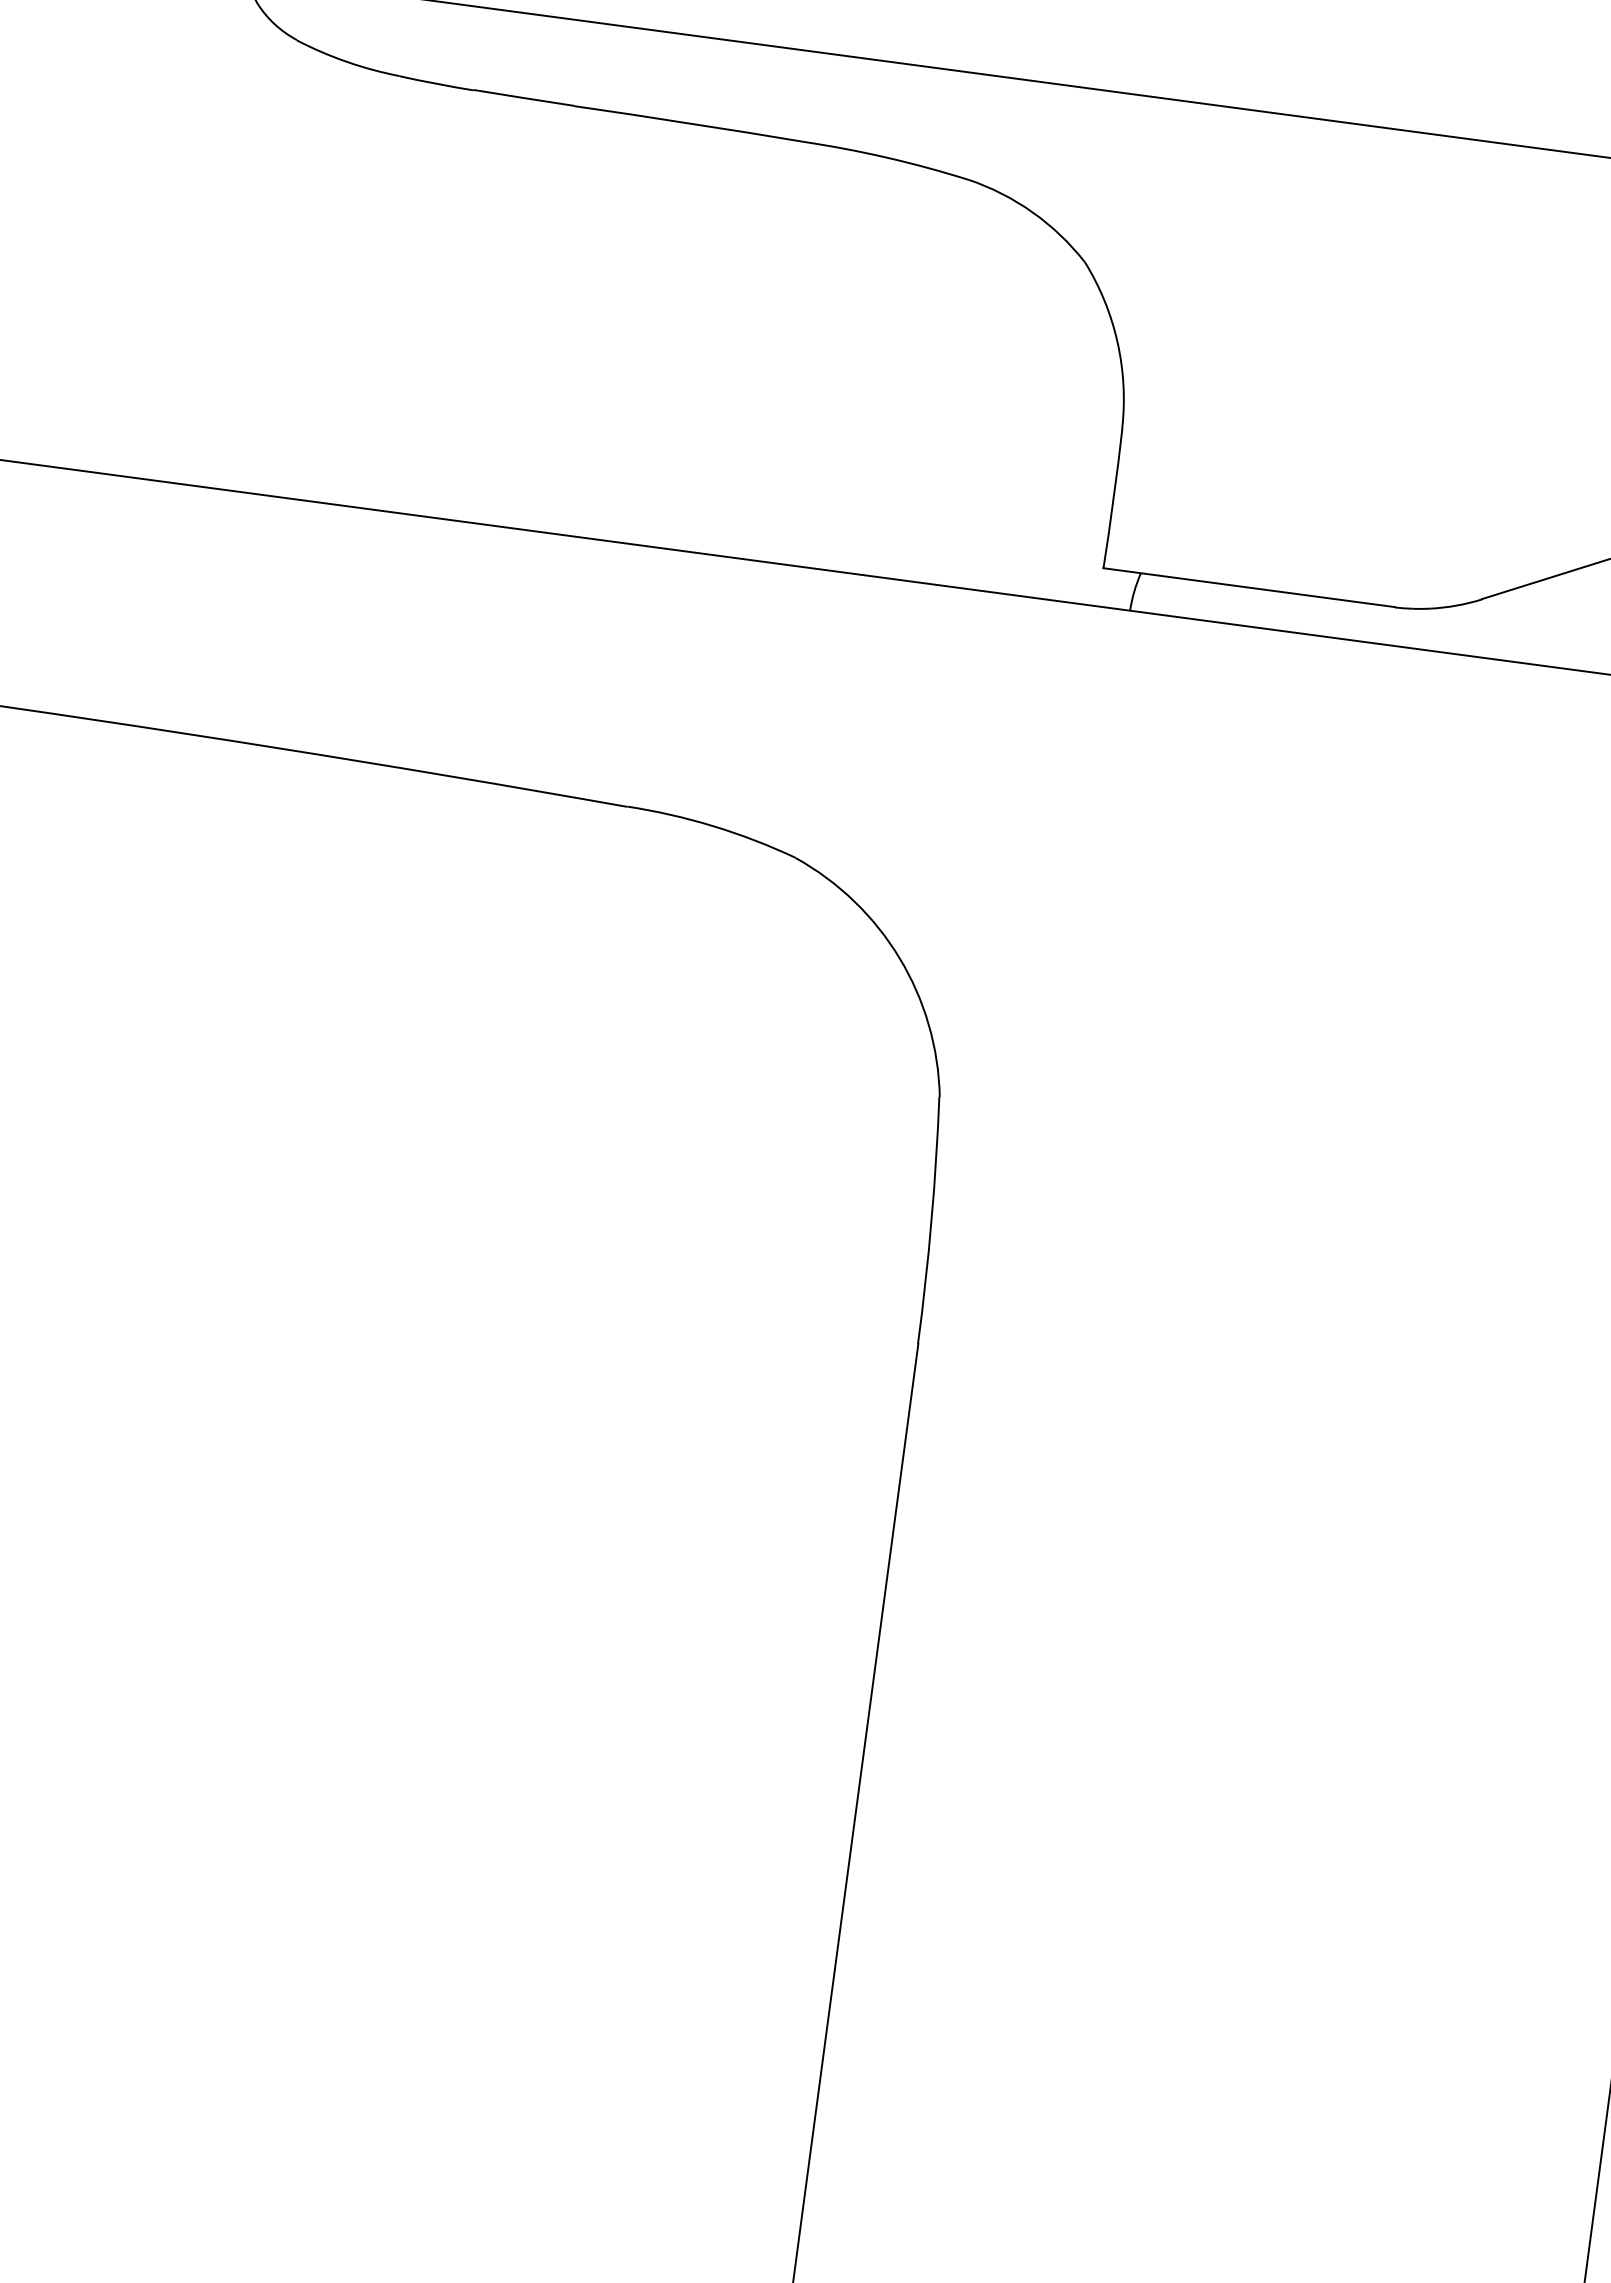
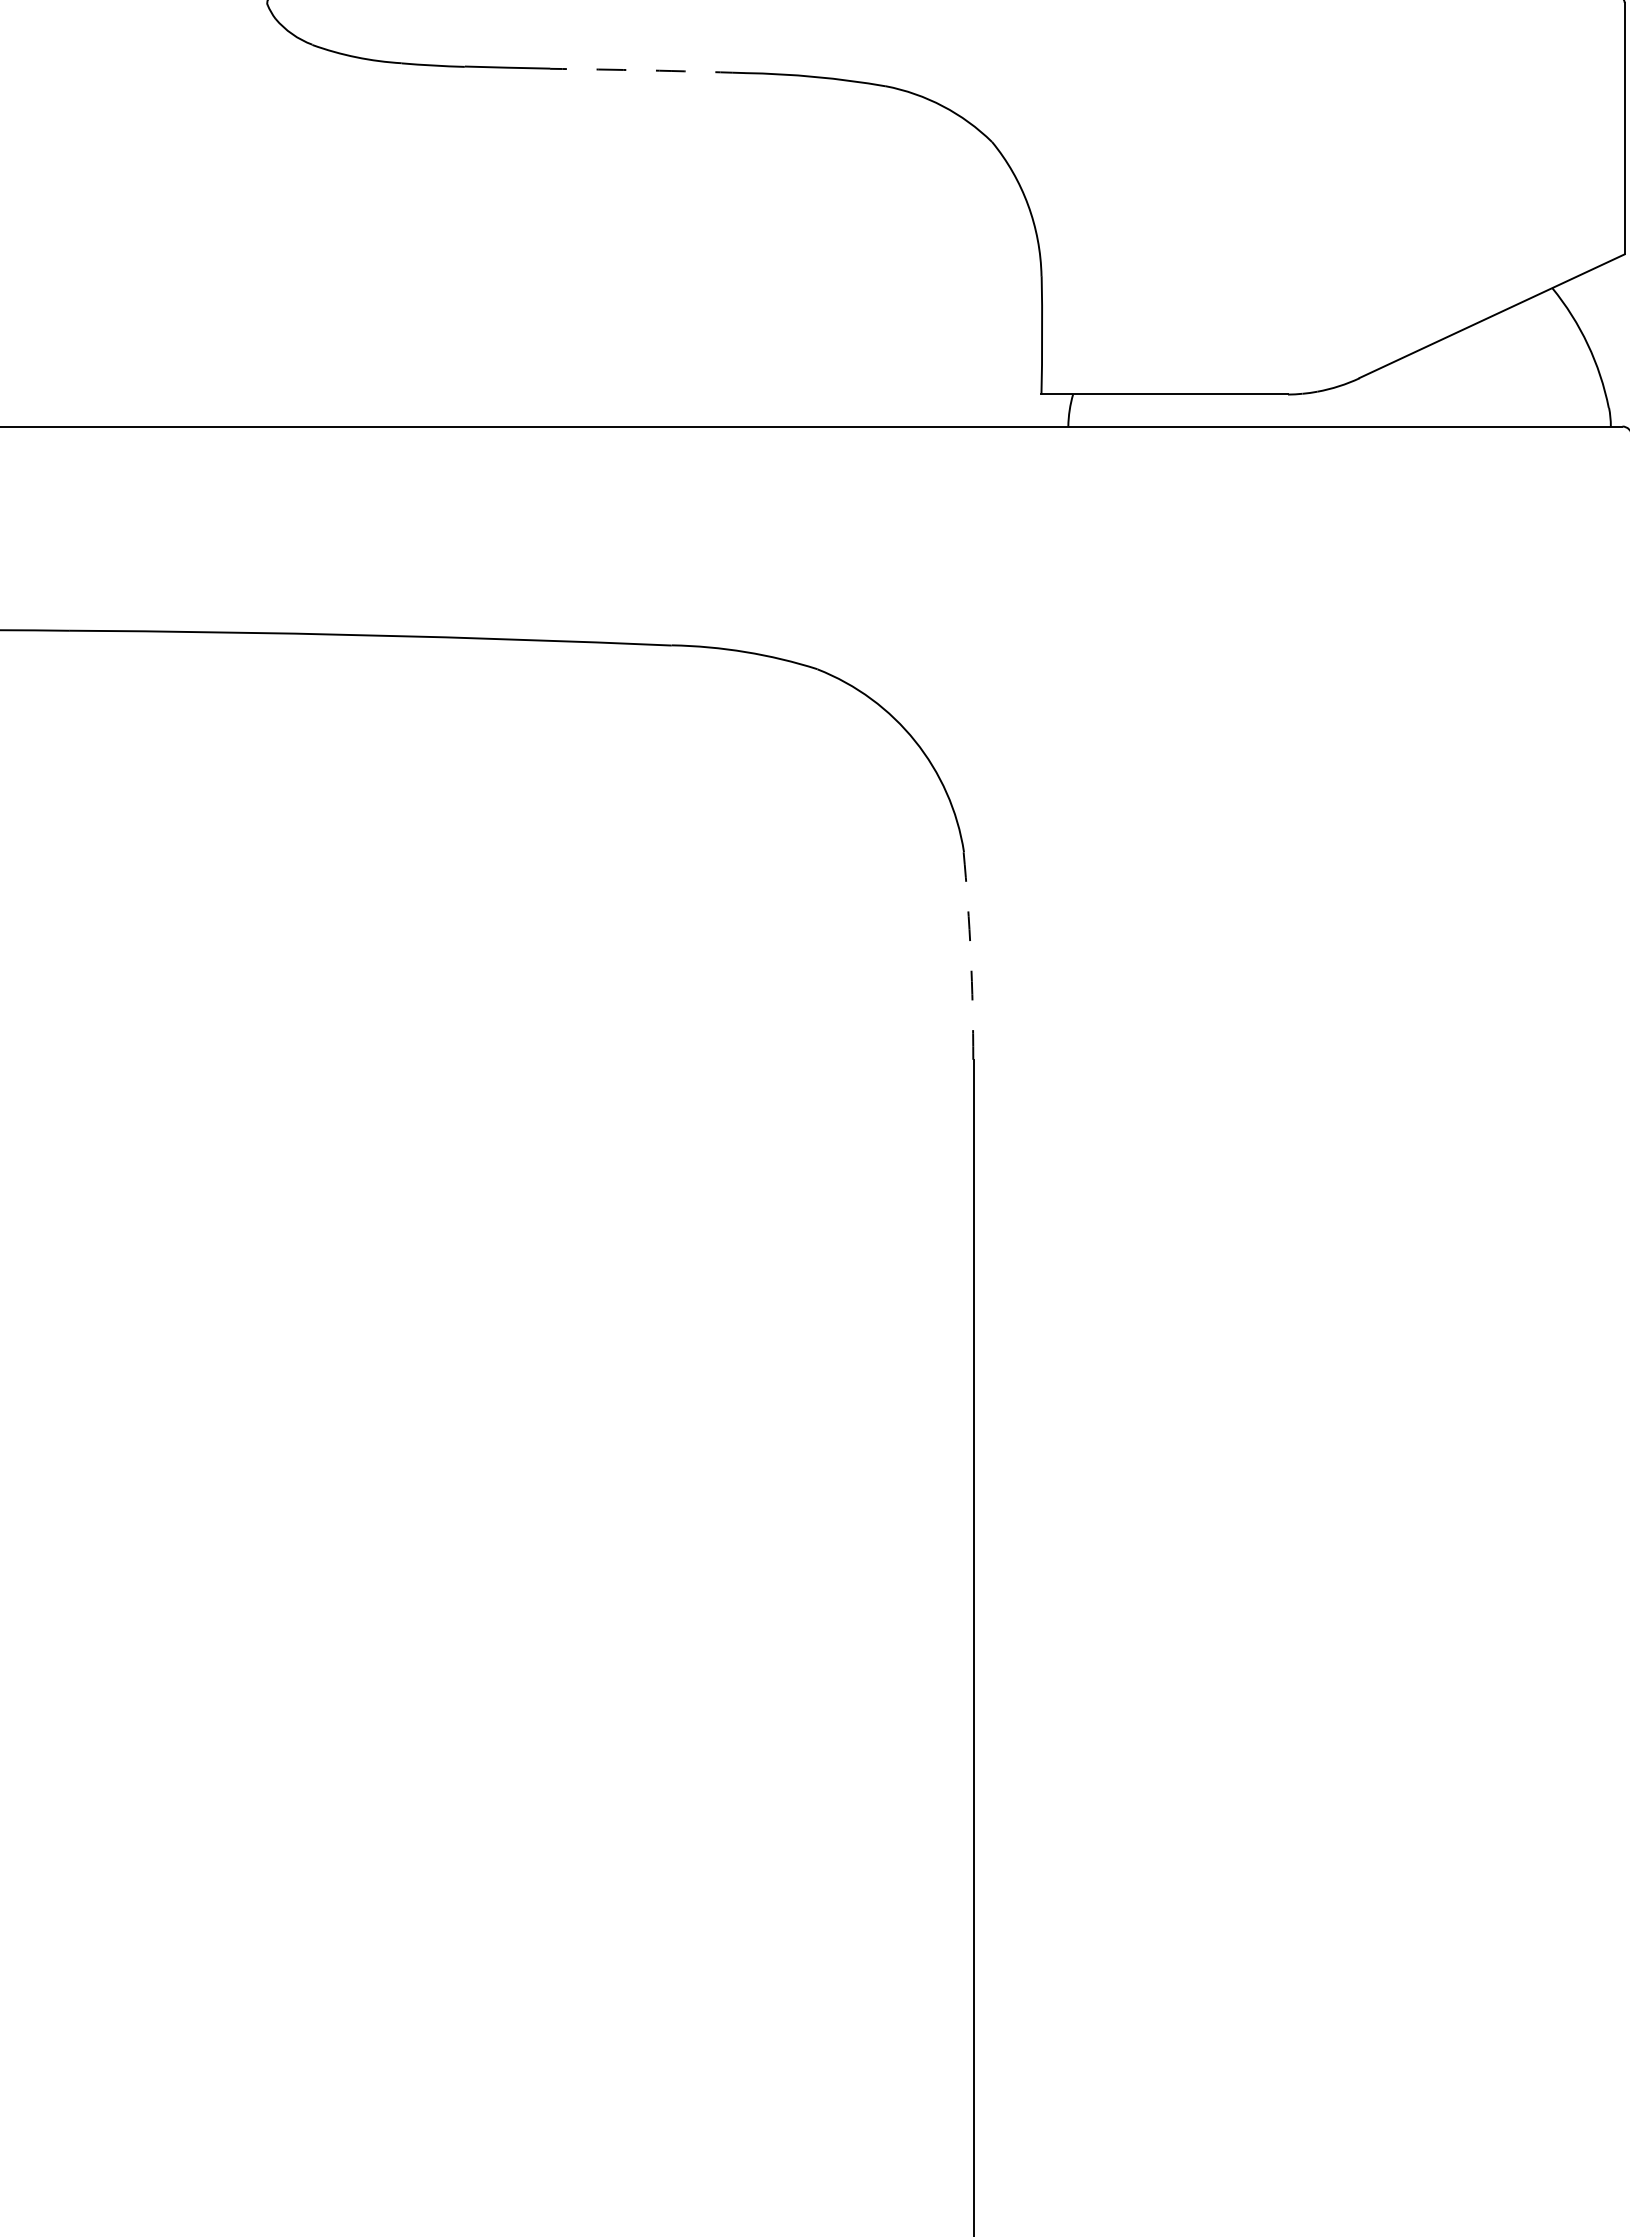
arc: (688, 123) -> (647, 70), solid -> dashed
arc: (931, 1220) -> (970, 955), solid -> dashed

